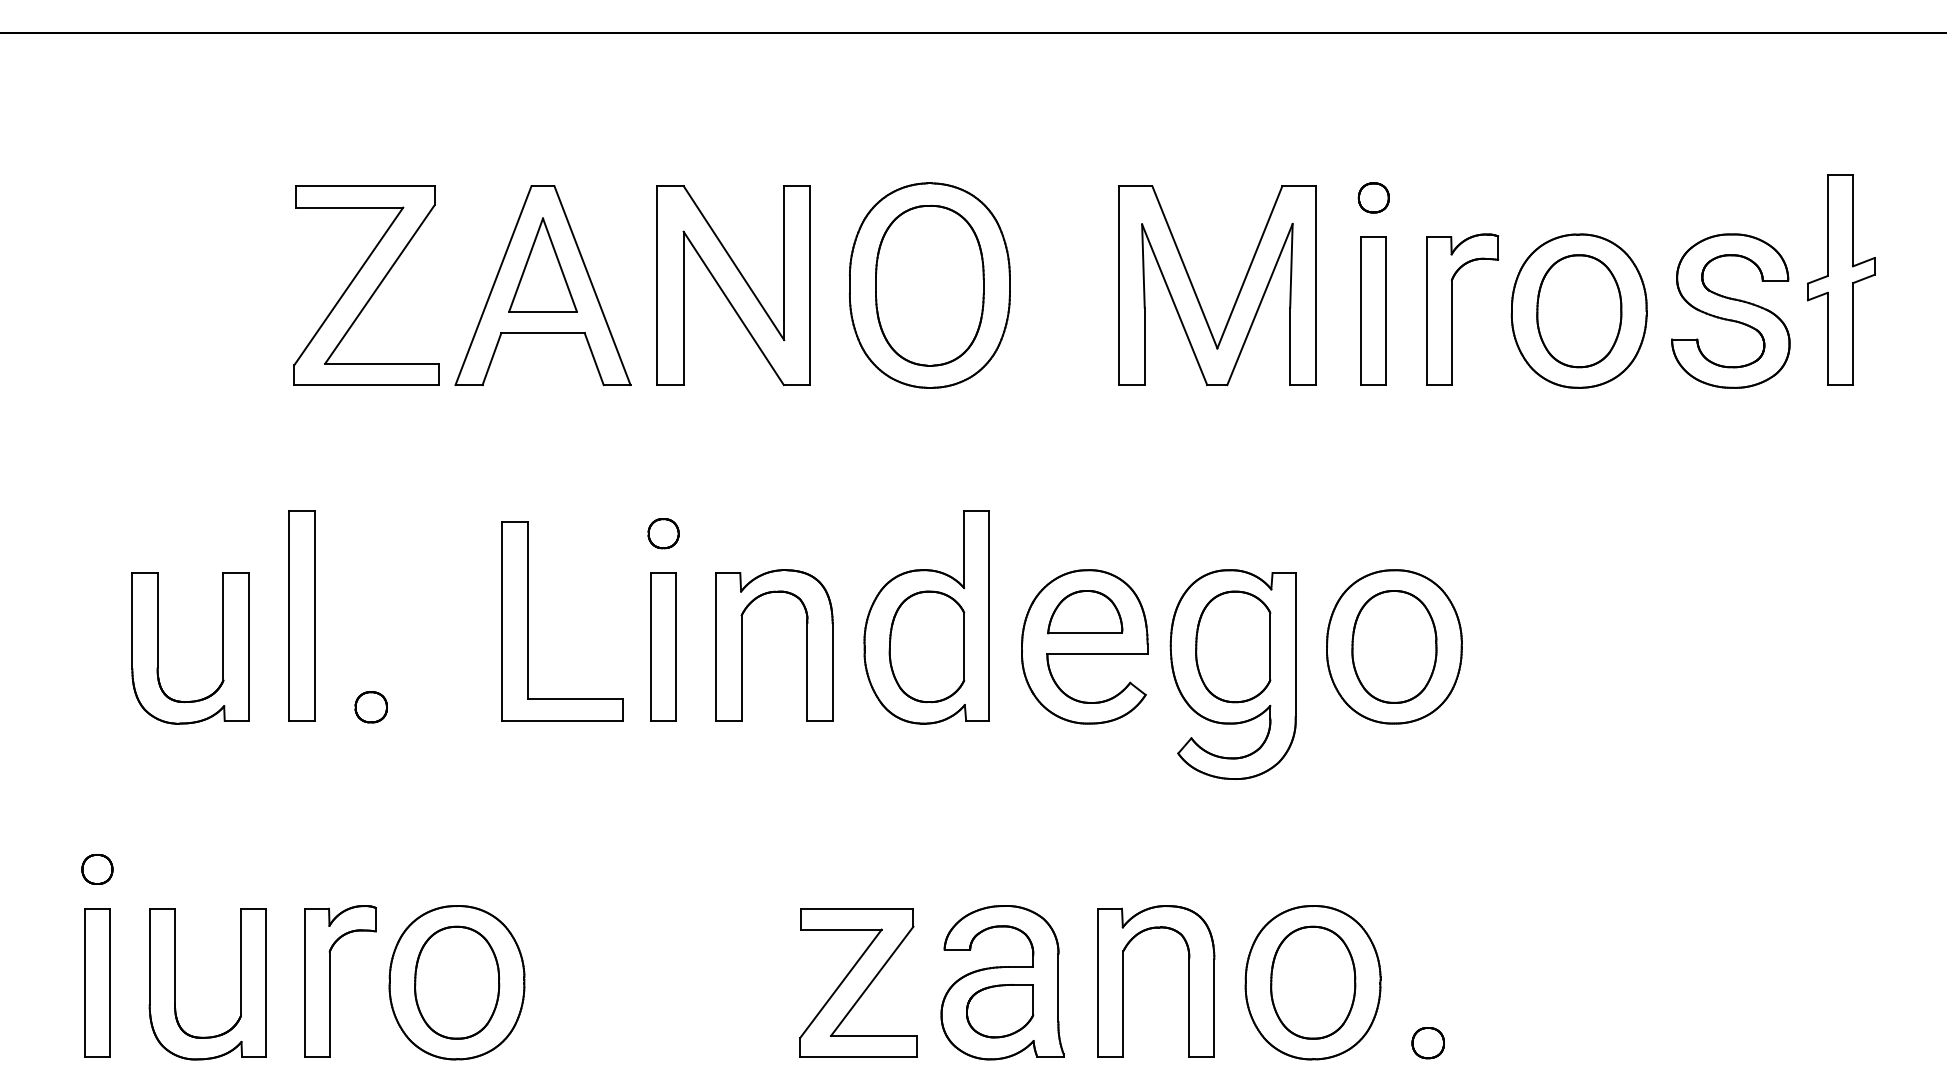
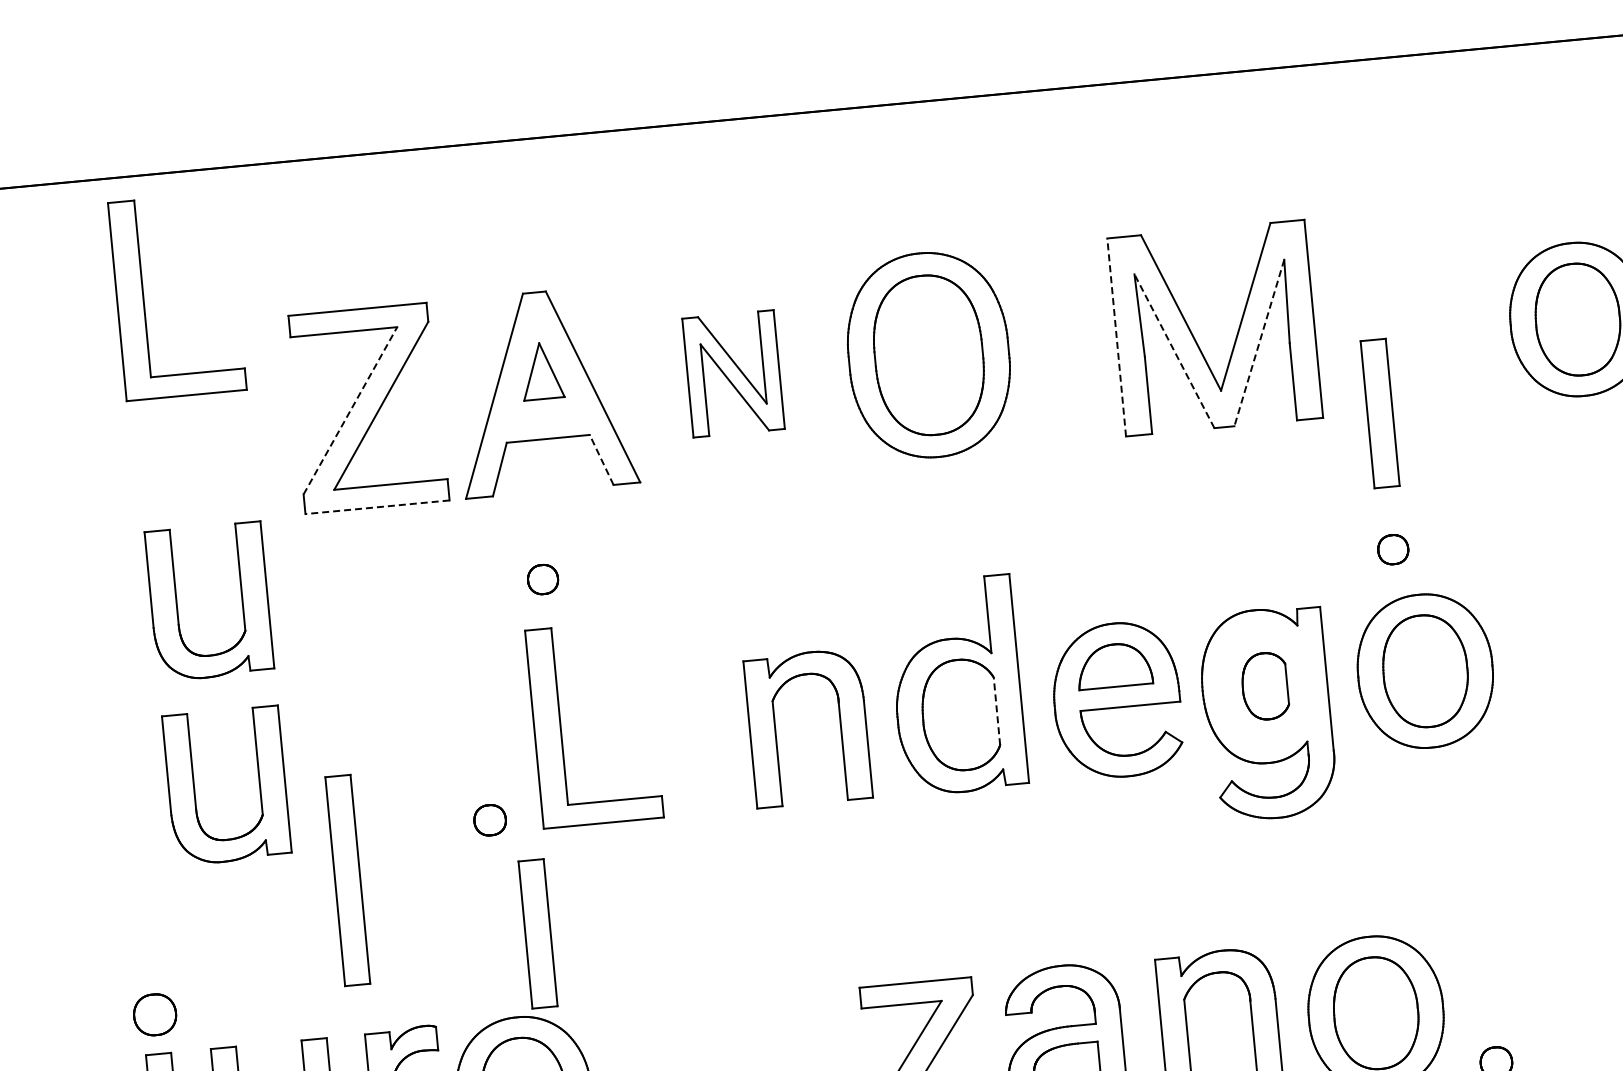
part: (153, 156) -> (143, 299), added
part: (1373, 197) -> (1392, 549), moved
part: (542, 264) -> (541, 370), size x0.6
part: (733, 285) -> (733, 373), size x0.6
line: (1118, 285) -> (1116, 337), solid -> dashed
line: (348, 286) -> (350, 410), solid -> dashed
line: (1174, 304) -> (1174, 351), solid -> dashed
line: (1260, 304) -> (1259, 342), solid -> dashed
part: (1452, 309) -> (1451, 329), removed
part: (1373, 310) -> (1379, 412), moved
line: (594, 359) -> (601, 460), solid -> dashed
line: (366, 385) -> (377, 507), solid -> dashed
part: (158, 463) -> (177, 604), added
part: (663, 533) -> (542, 579), moved
part: (301, 615) -> (347, 880), moved
part: (663, 646) -> (538, 933), moved
line: (964, 646) -> (997, 711), solid -> dashed
part: (1233, 646) -> (1265, 685), size x0.6
part: (370, 707) -> (489, 820), moved
part: (97, 869) -> (155, 1014), size x1.4

